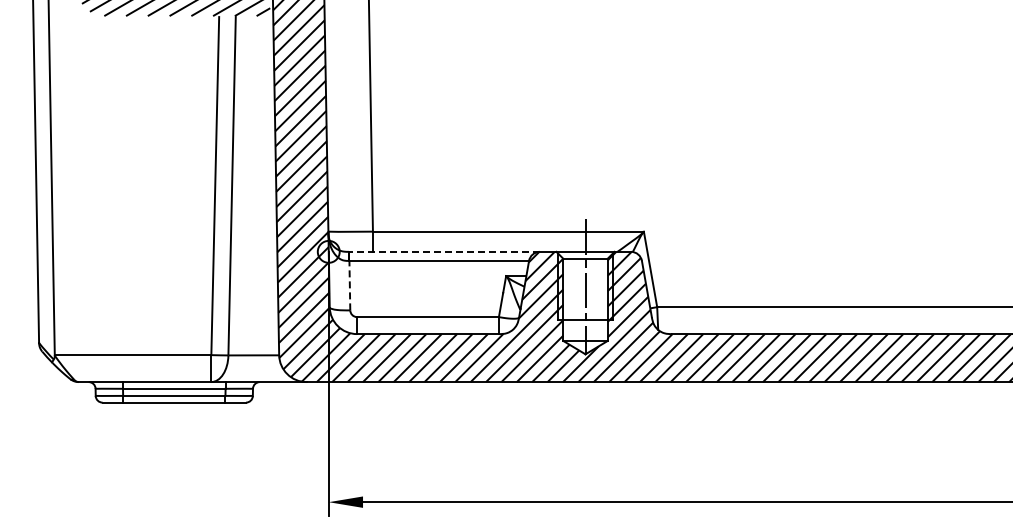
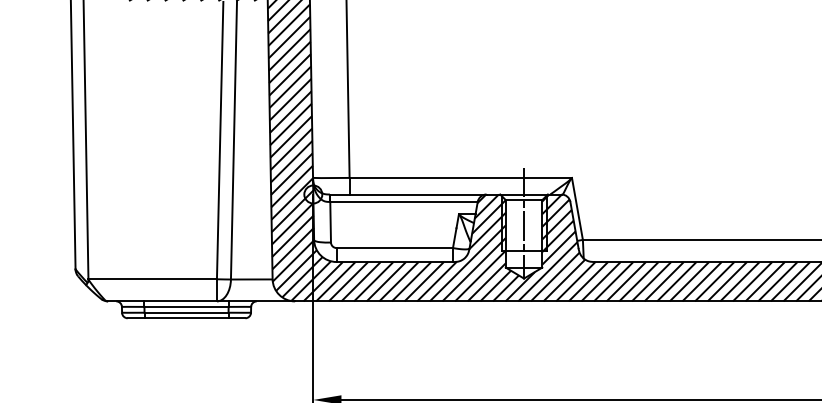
line: (444, 251) -> (408, 194), dashed -> solid
line: (349, 285) -> (330, 222), dashed -> solid

